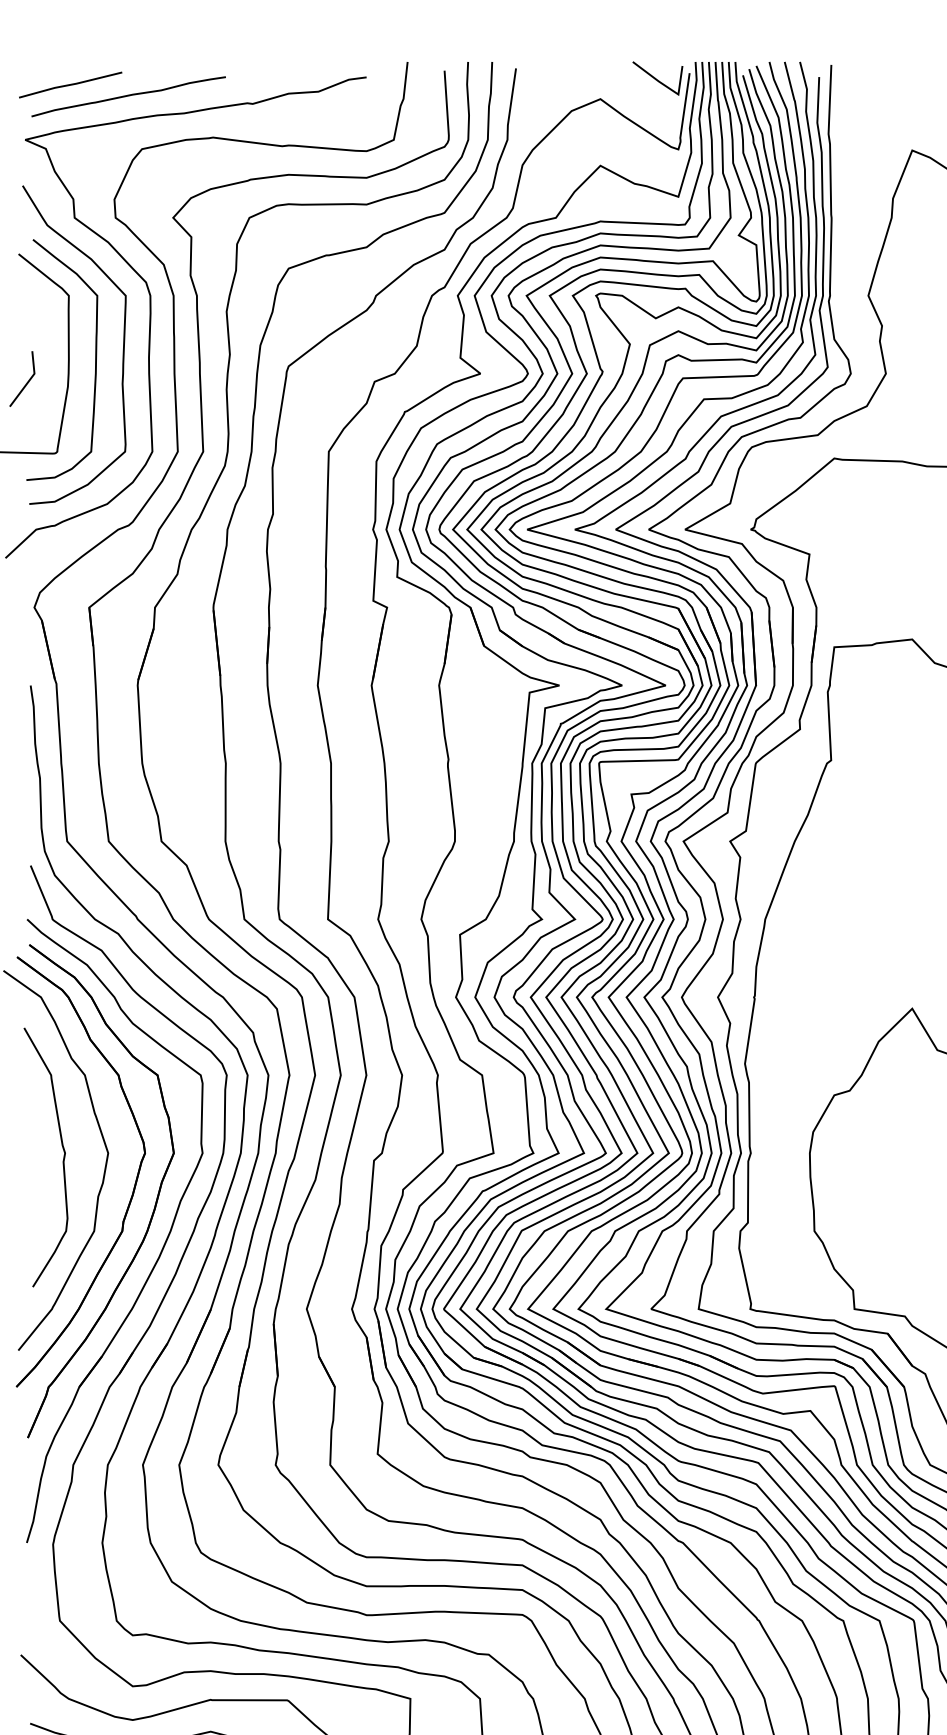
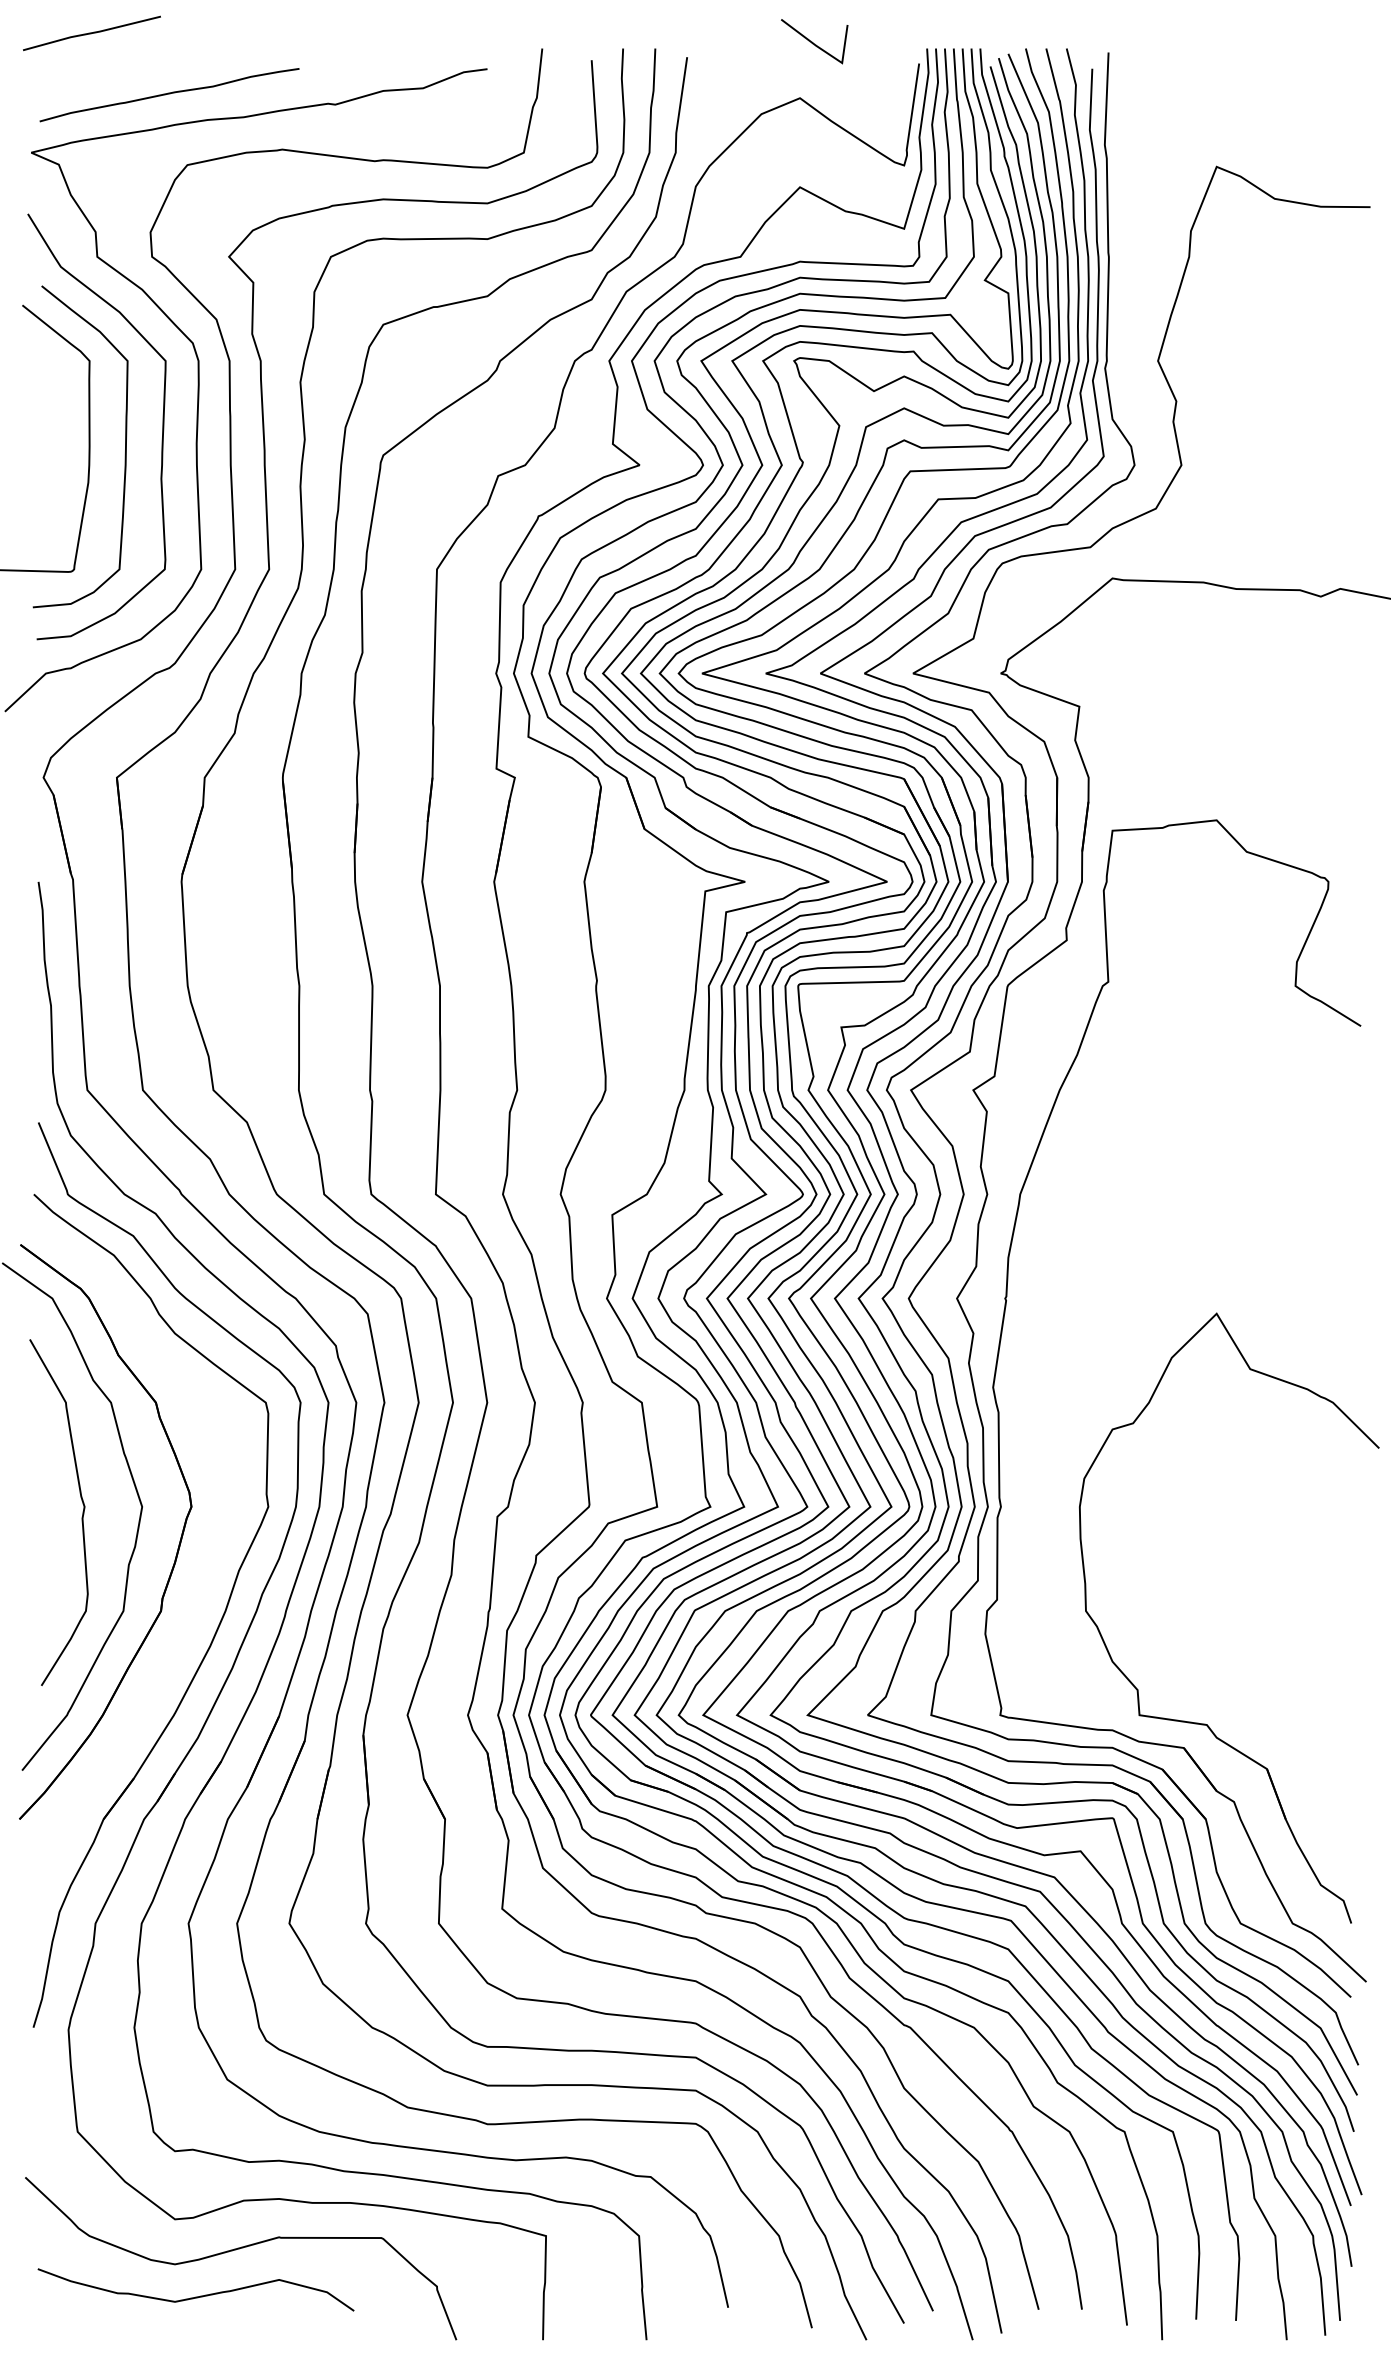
line: (656, 79) -> (813, 42), moved
line: (70, 85) -> (91, 33), moved
line: (27, 381) -> (34, 475), removed
part: (154, 1207) -> (203, 1579), removed

